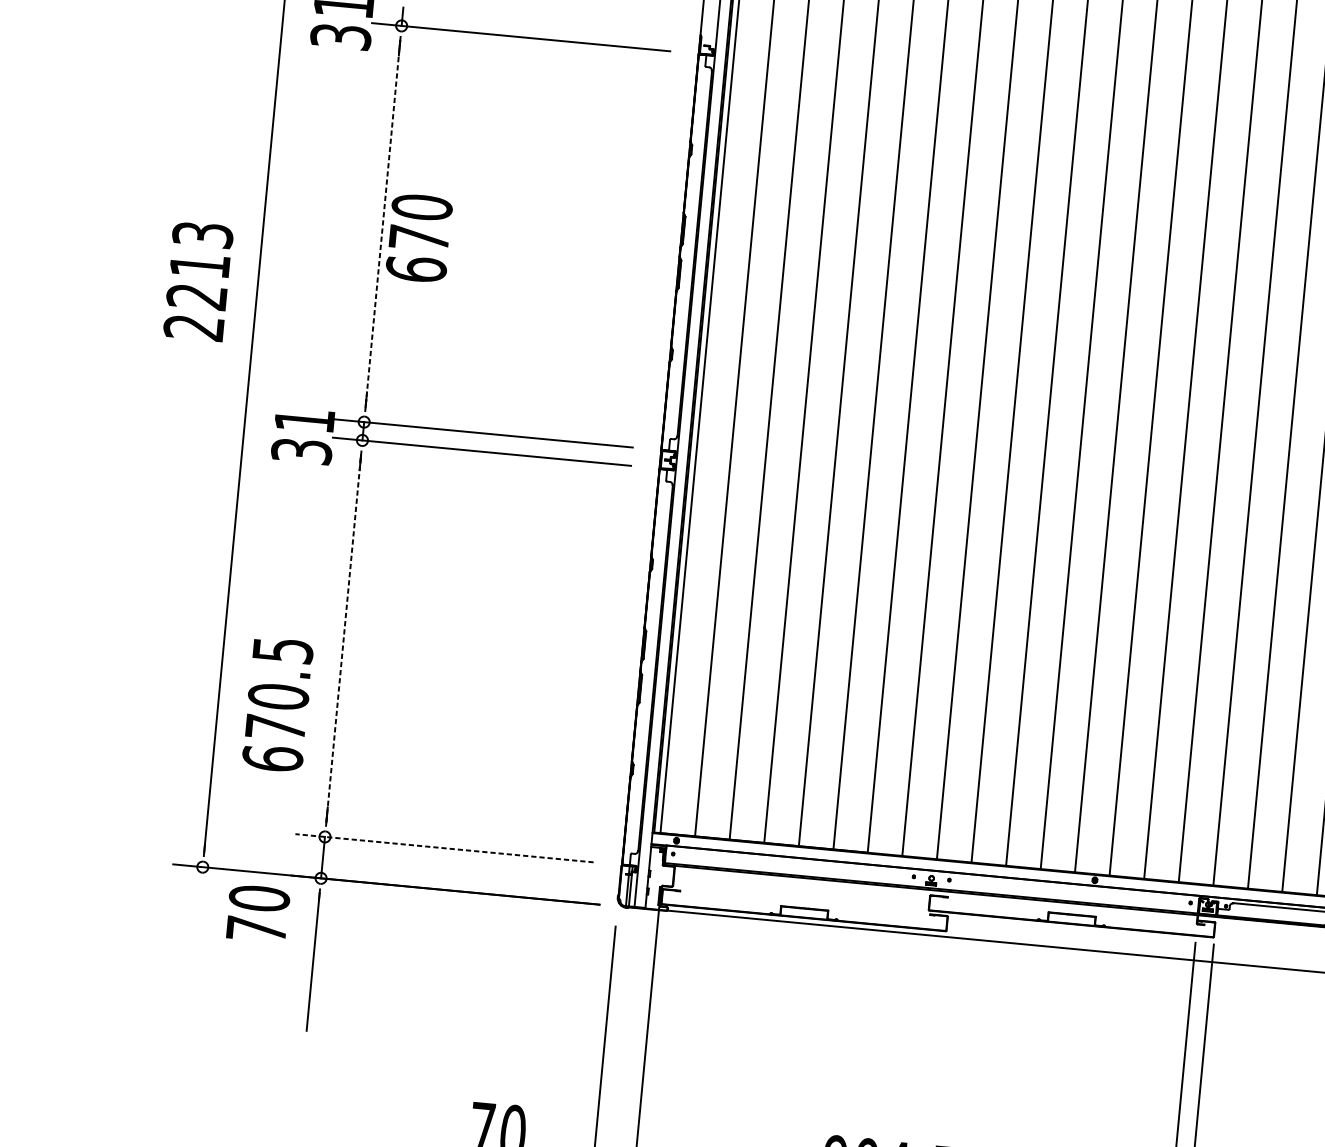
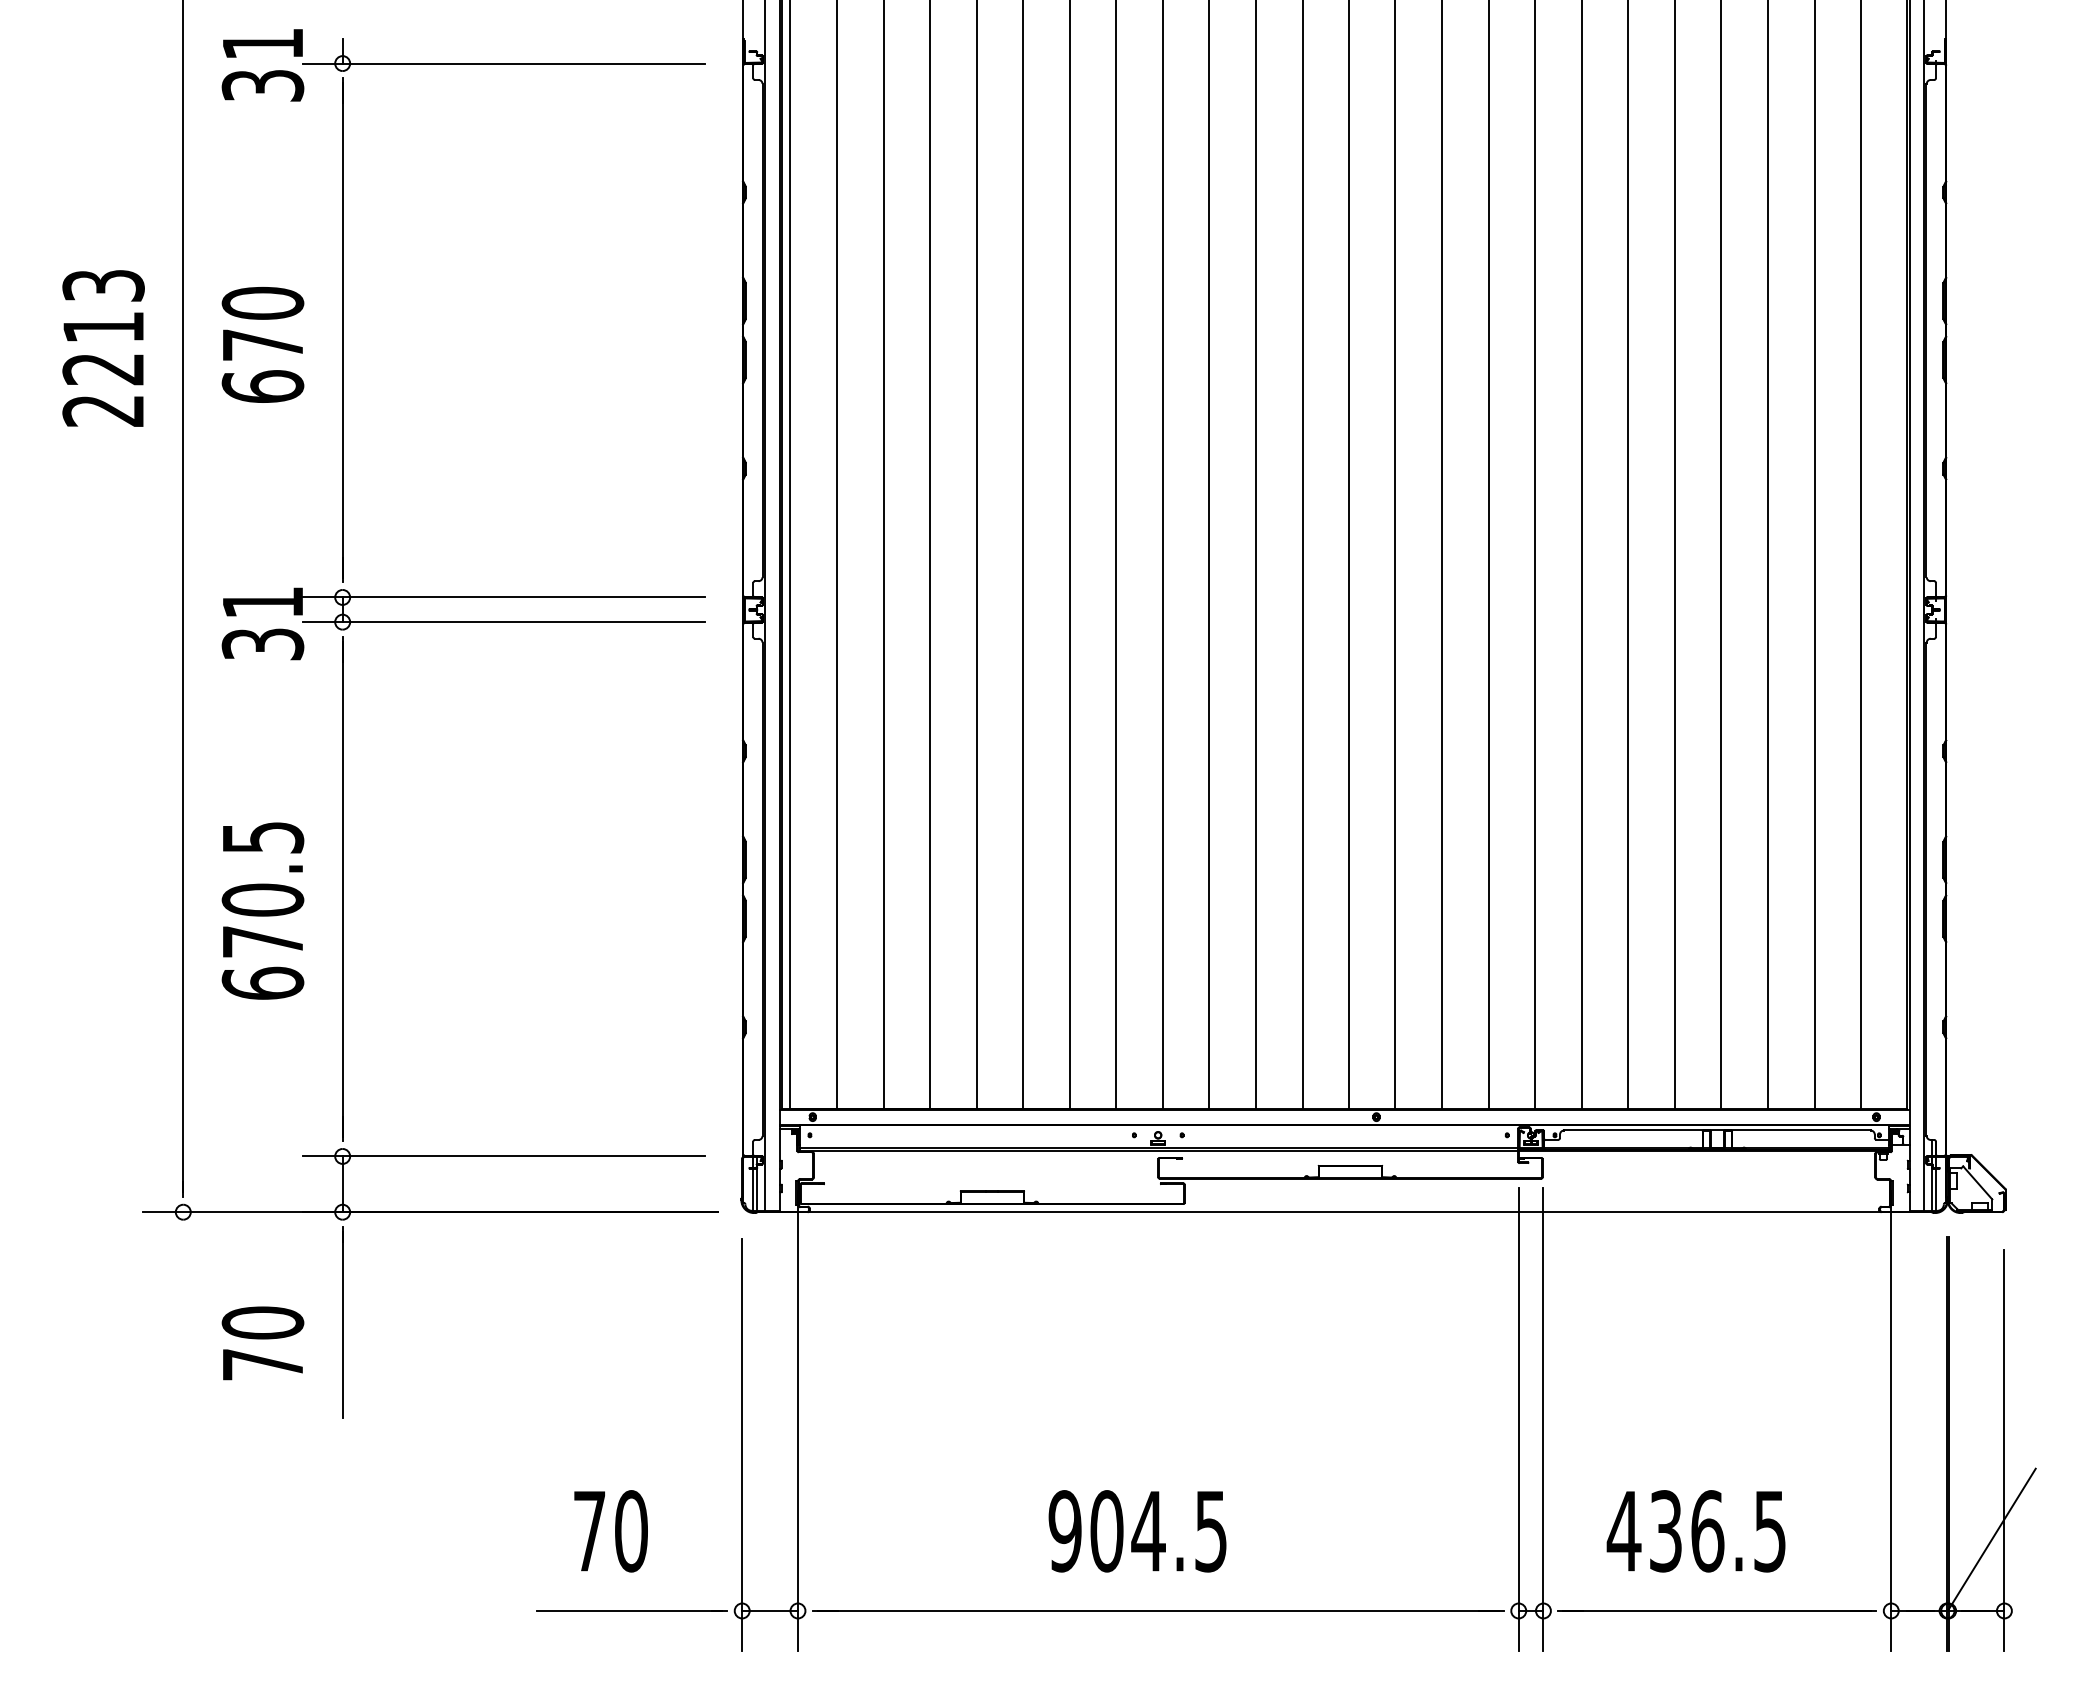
line: (382, 224) -> (342, 331), dashed -> solid
text: (418, 237) -> (262, 344), moved
text: (198, 281) -> (103, 348), moved
line: (343, 638) -> (342, 888), dashed -> solid
text: (277, 704) -> (262, 910), moved
line: (444, 848) -> (503, 1156), dashed -> solid
text: (257, 913) -> (262, 1343), moved

